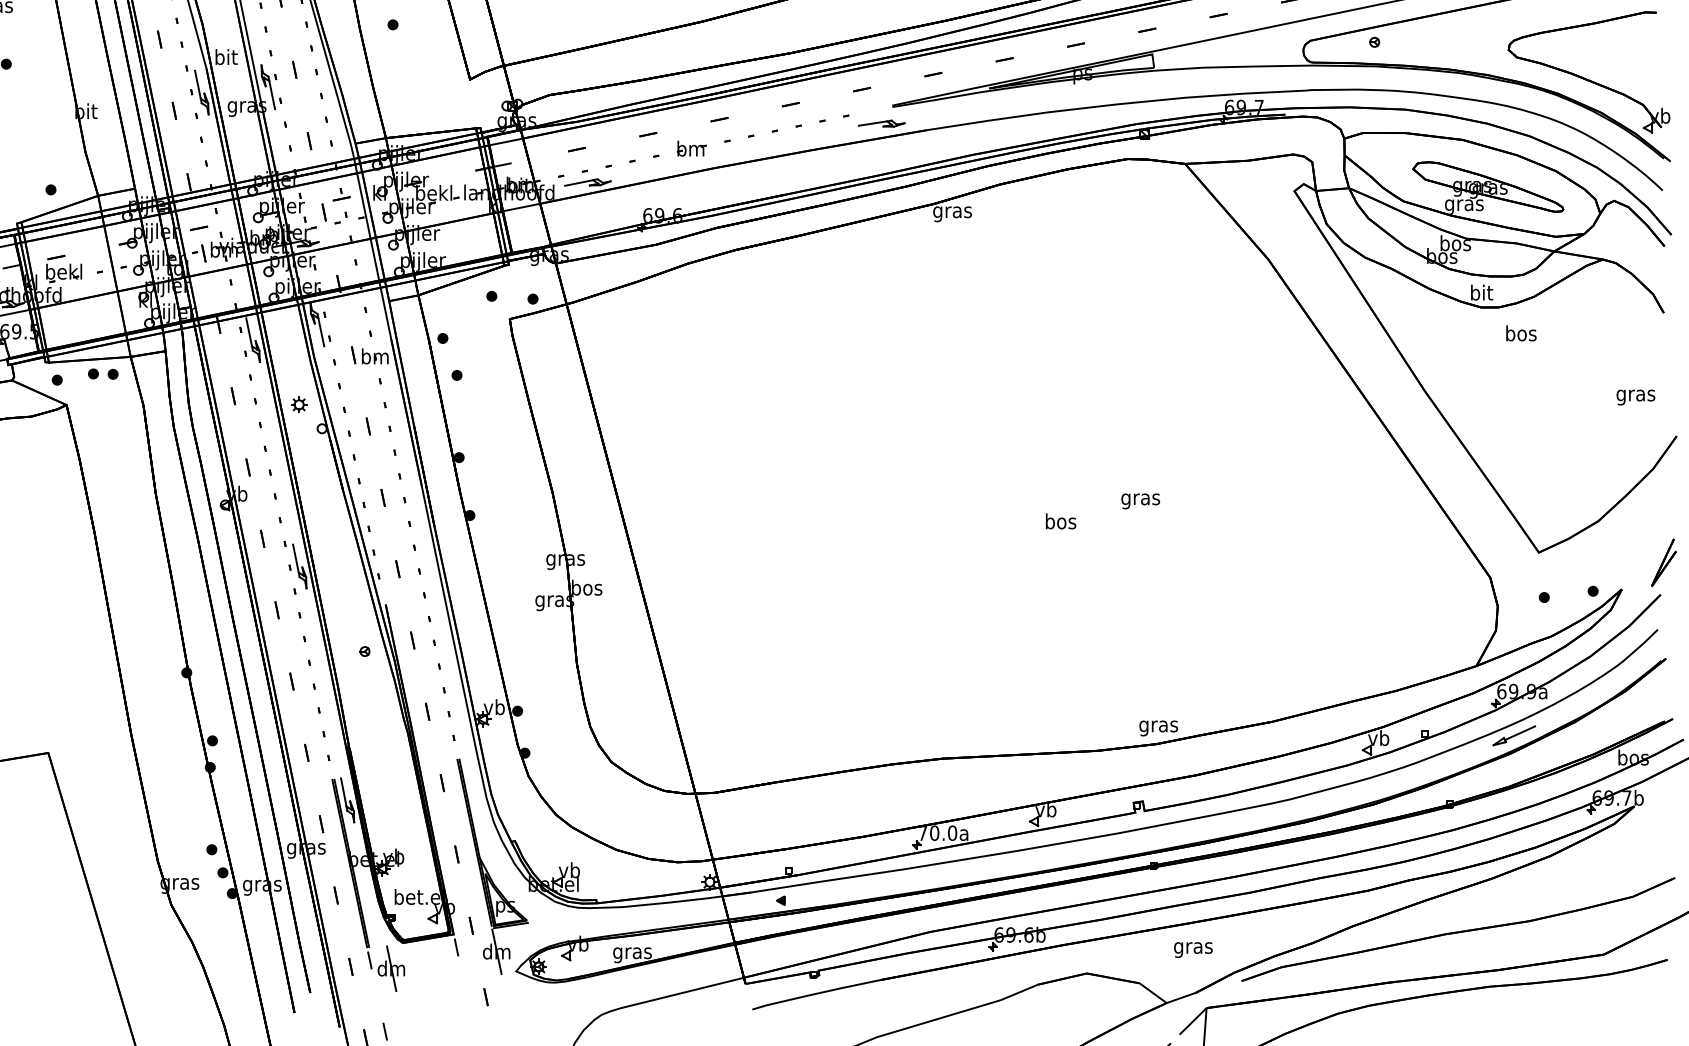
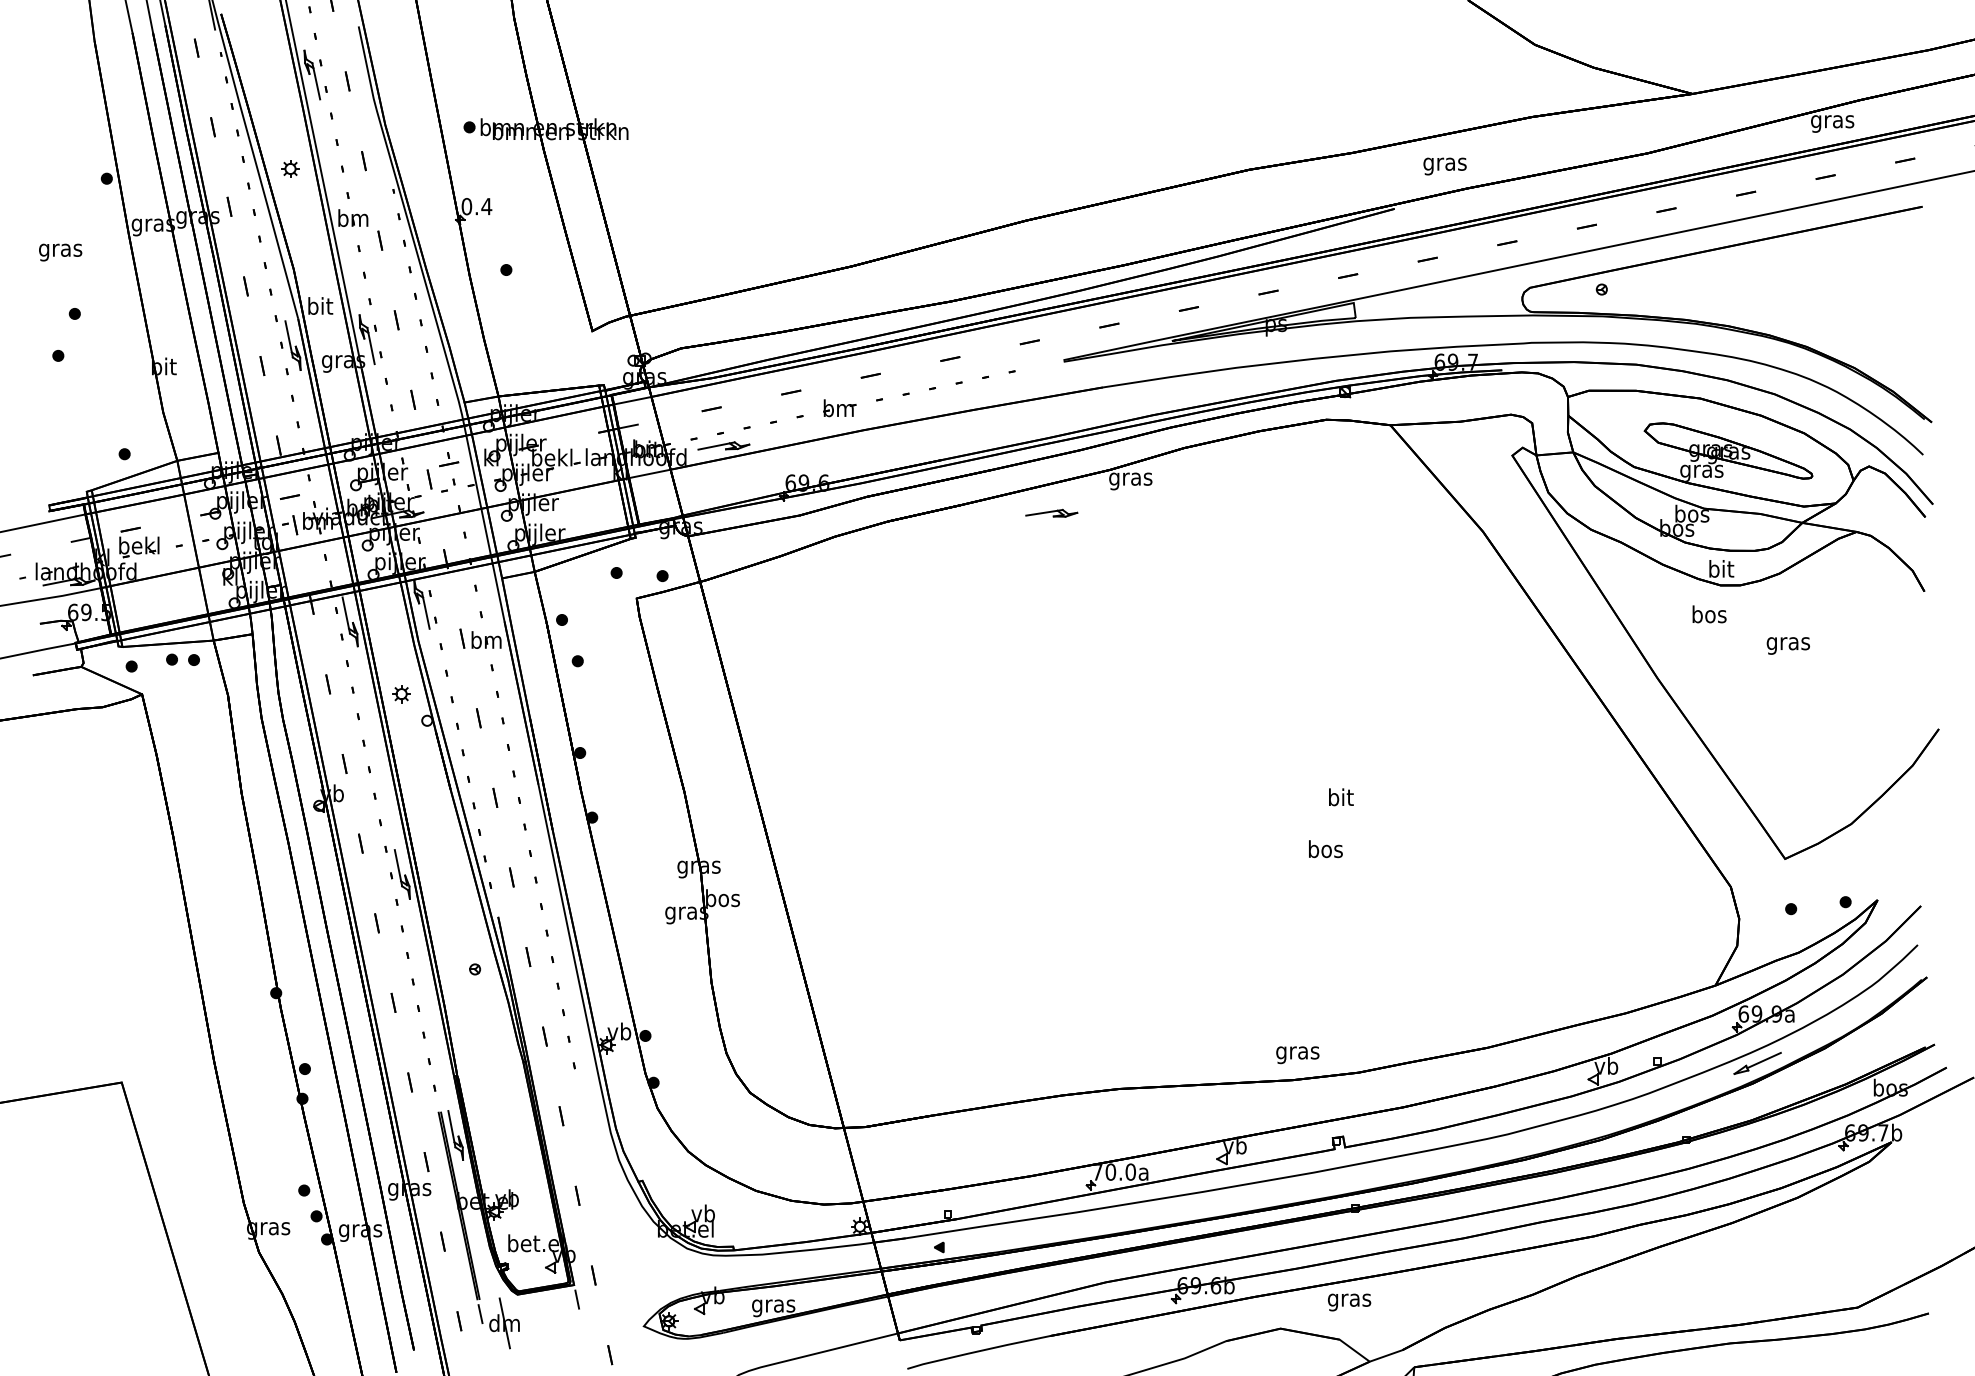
part: (1585, 78) -> (1837, 329), removed
part: (881, 122) -> (1051, 512), moved
text: (1521, 333) -> (1709, 614), moved
text: (1635, 397) -> (1787, 645), moved
text: (1140, 499) -> (1340, 799), gras -> bit
text: (1060, 521) -> (1325, 849), moved
part: (1663, 562) -> (1924, 870), removed
text: (1158, 728) -> (1297, 1055), moved
part: (487, 870) -> (611, 1213), removed
part: (1458, 929) -> (1695, 1279), removed
text: (1193, 950) -> (1349, 1302), moved

